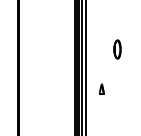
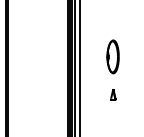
part: (117, 49) -> (112, 56), size x1.67
part: (101, 88) -> (112, 94), moved

